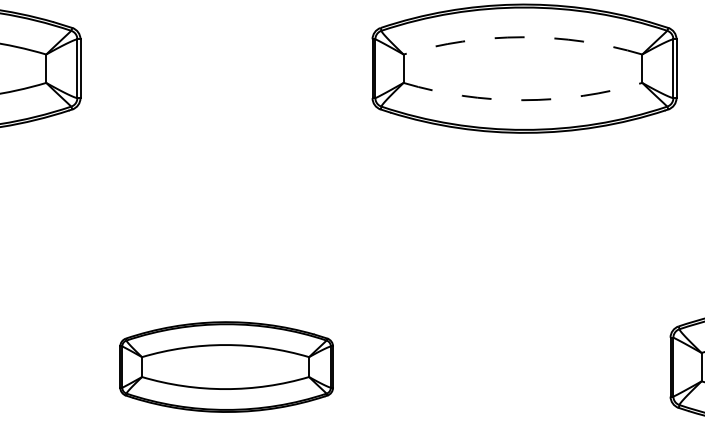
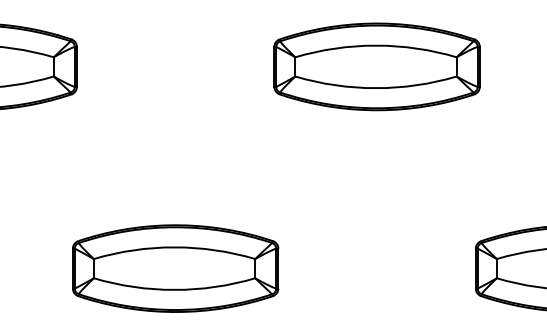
arc: (523, 37) -> (376, 45), dashed -> solid
arc: (523, 100) -> (376, 88), dashed -> solid
part: (226, 366) -> (175, 268), size x1.43

